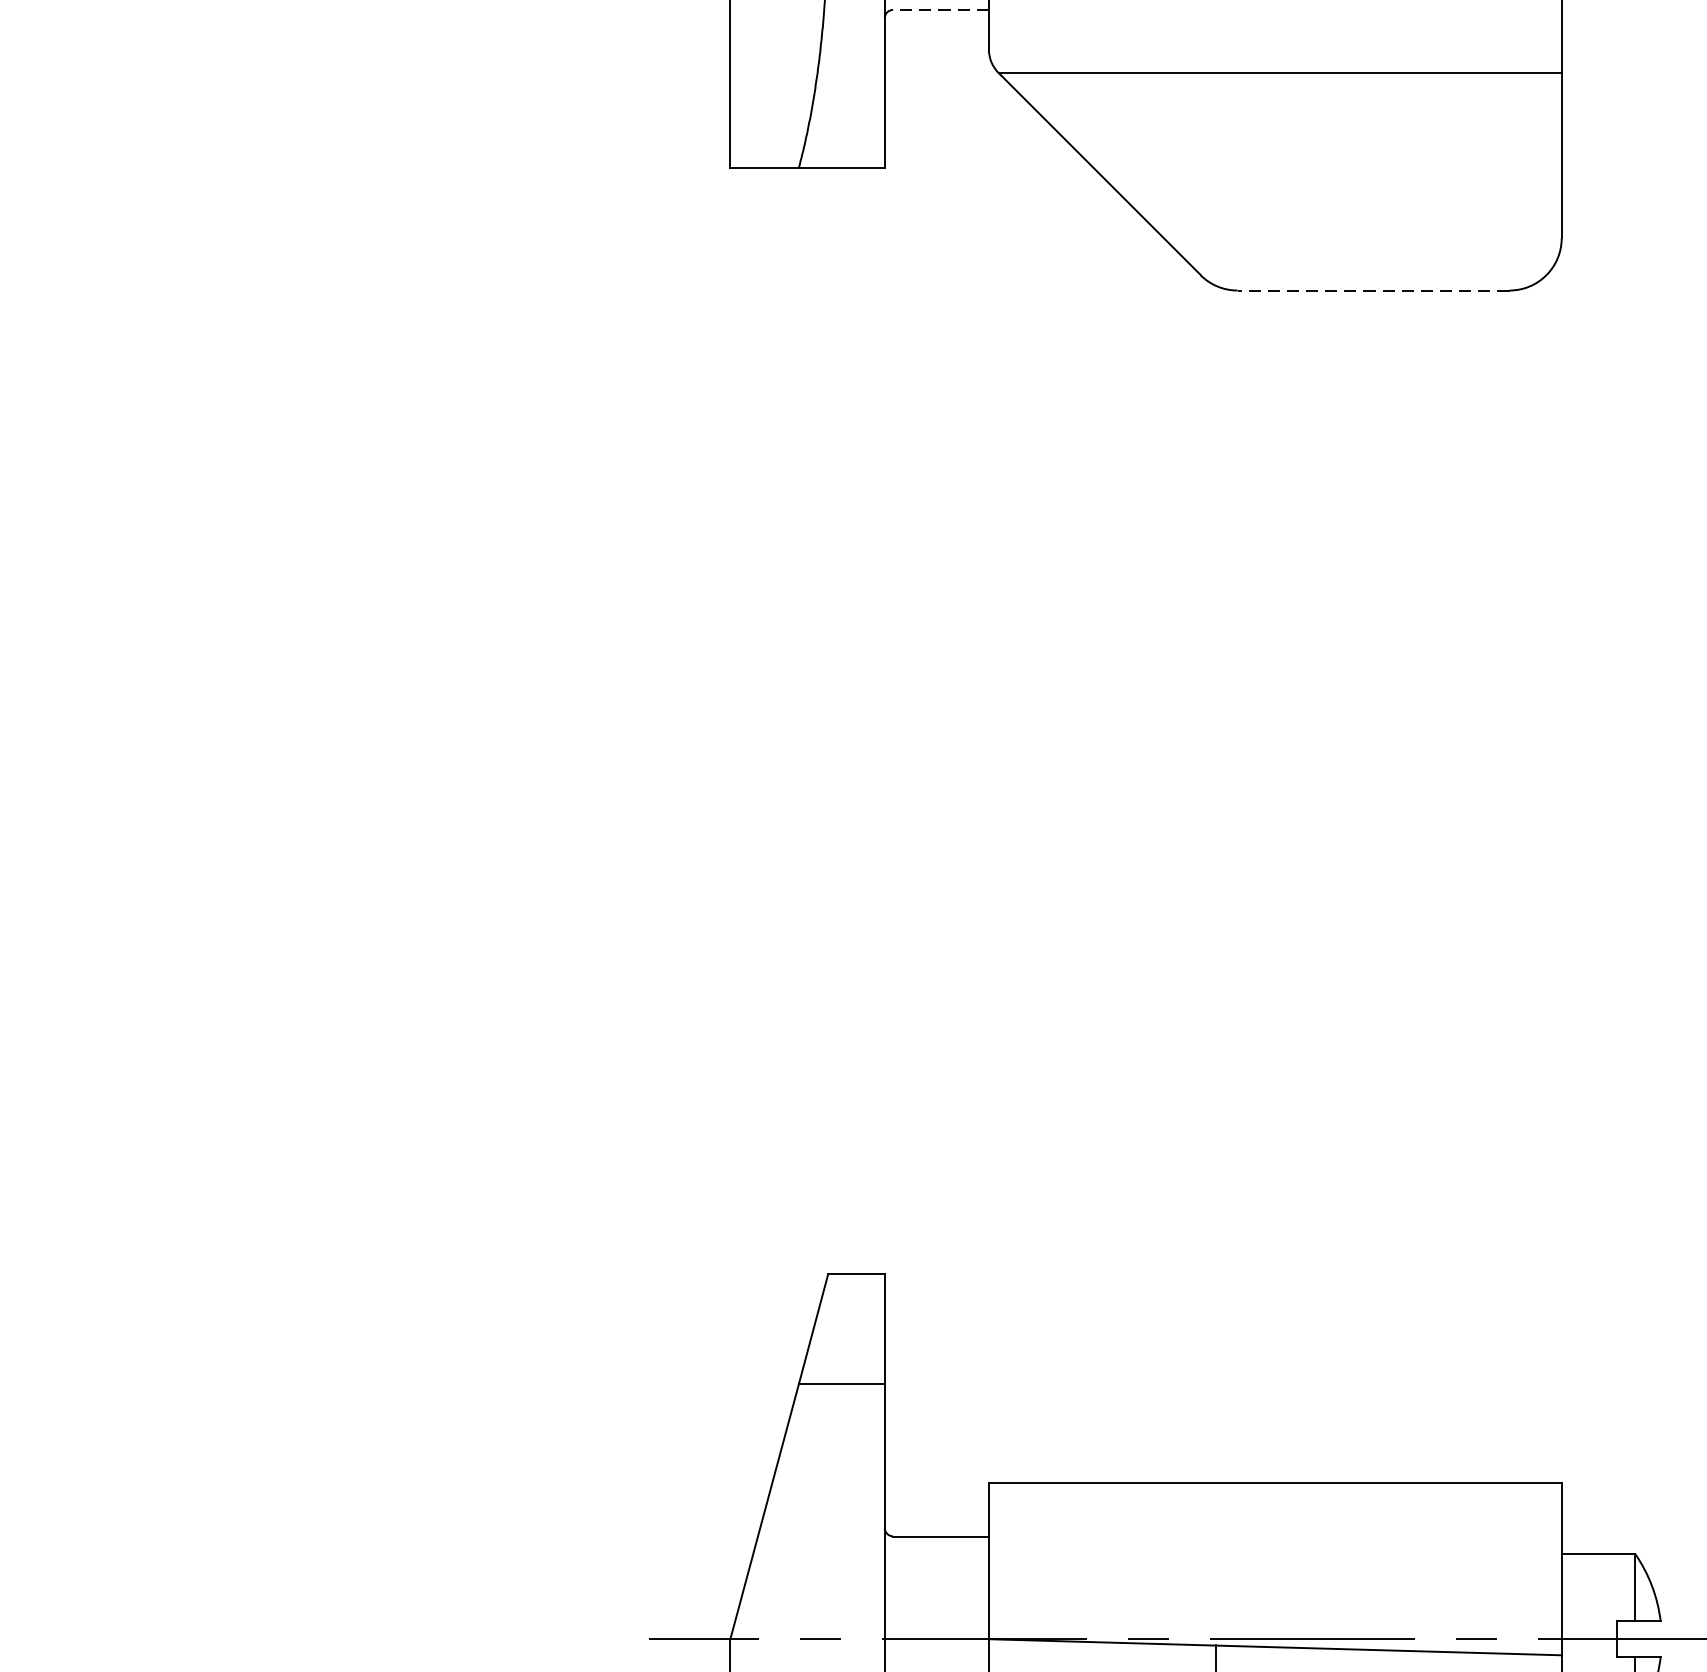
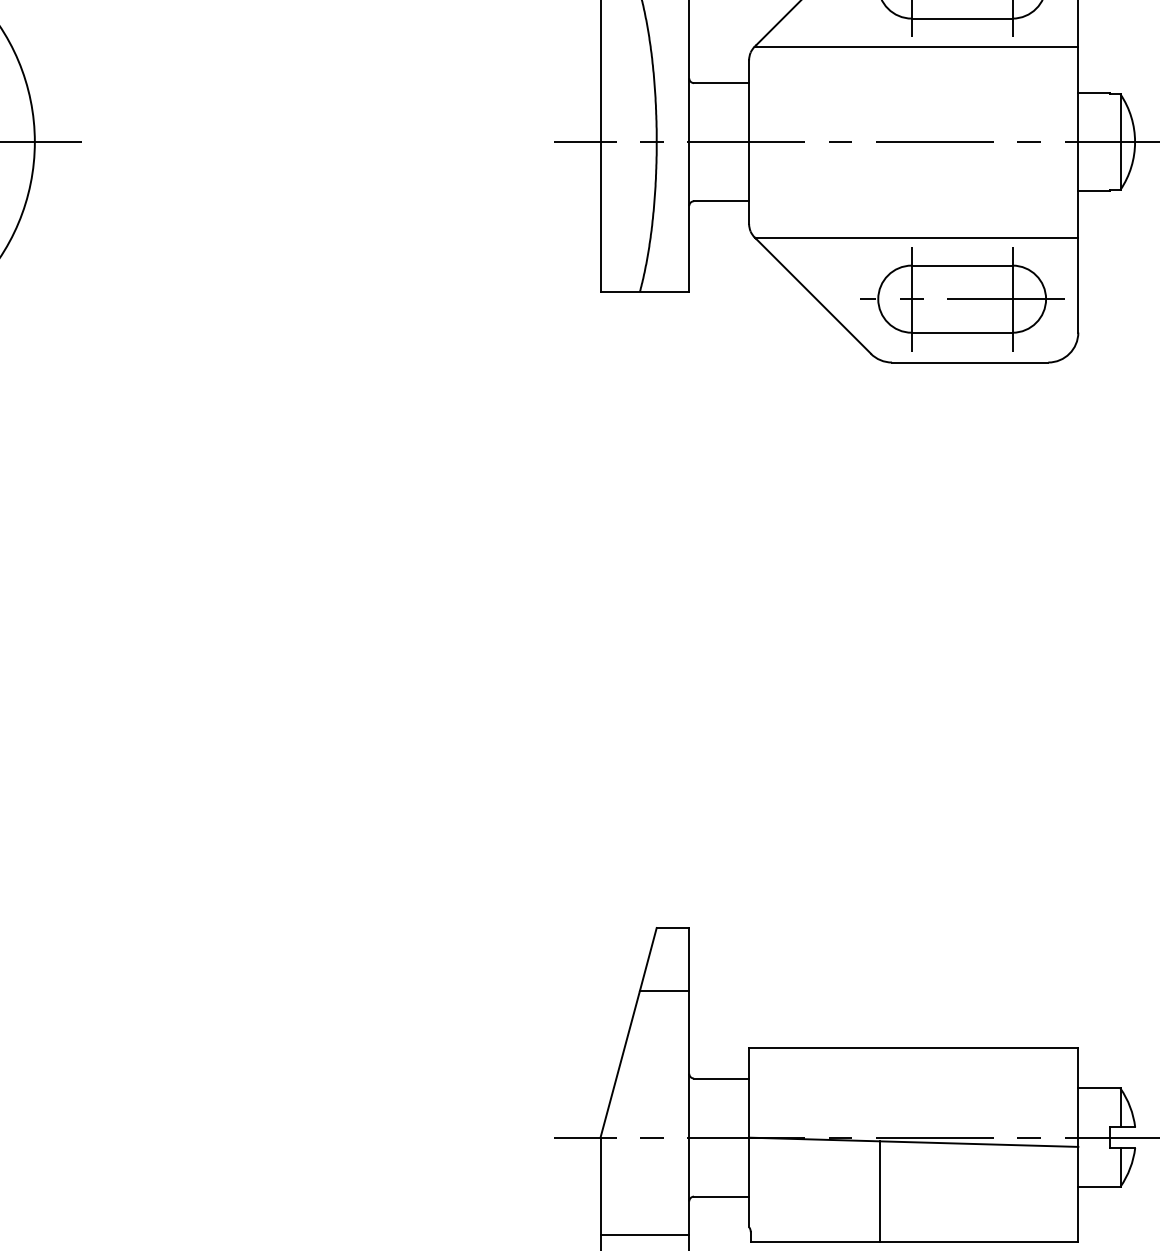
line: (940, 10) -> (721, 201), dashed -> solid
part: (1360, 180) -> (962, 299), added
line: (1372, 290) -> (969, 362), dashed -> solid

